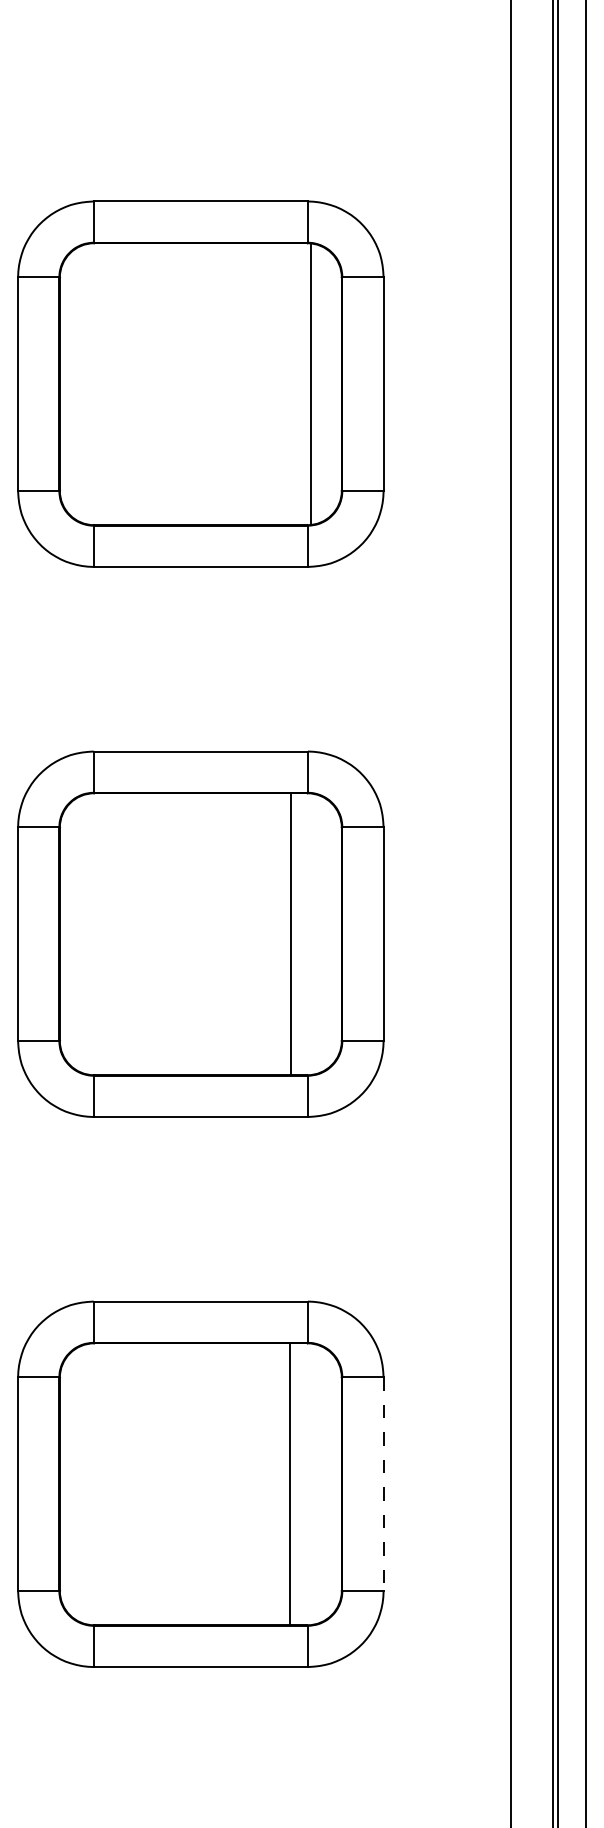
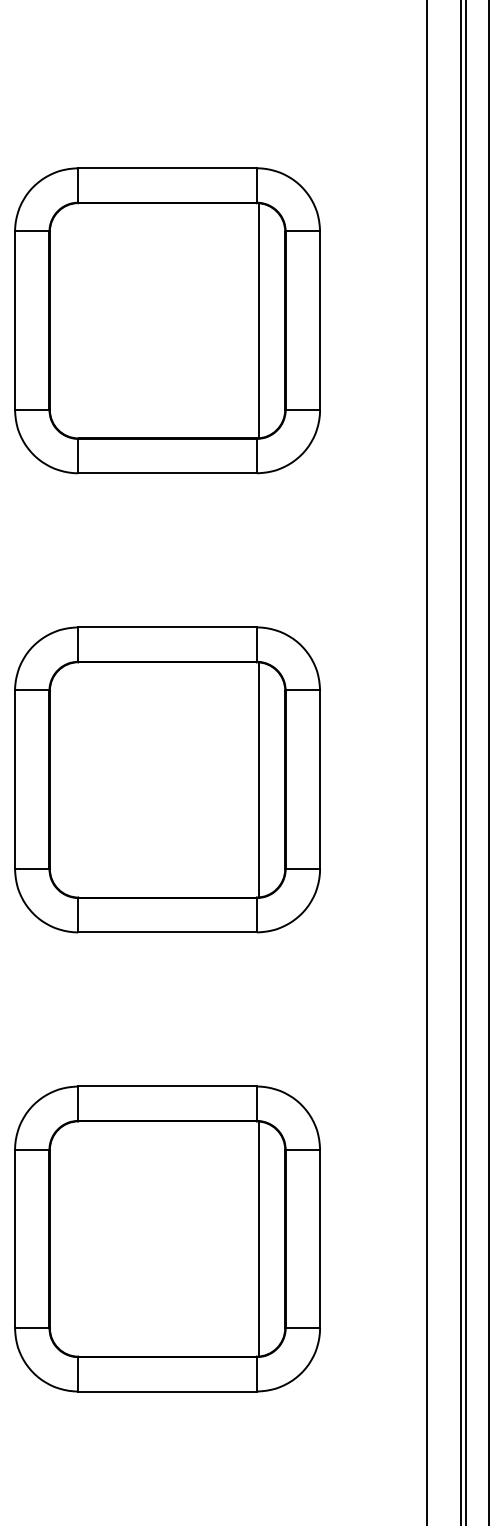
line: (290, 934) -> (259, 780), moved
line: (289, 1484) -> (259, 1239), moved
line: (383, 1484) -> (320, 1239), dashed -> solid

